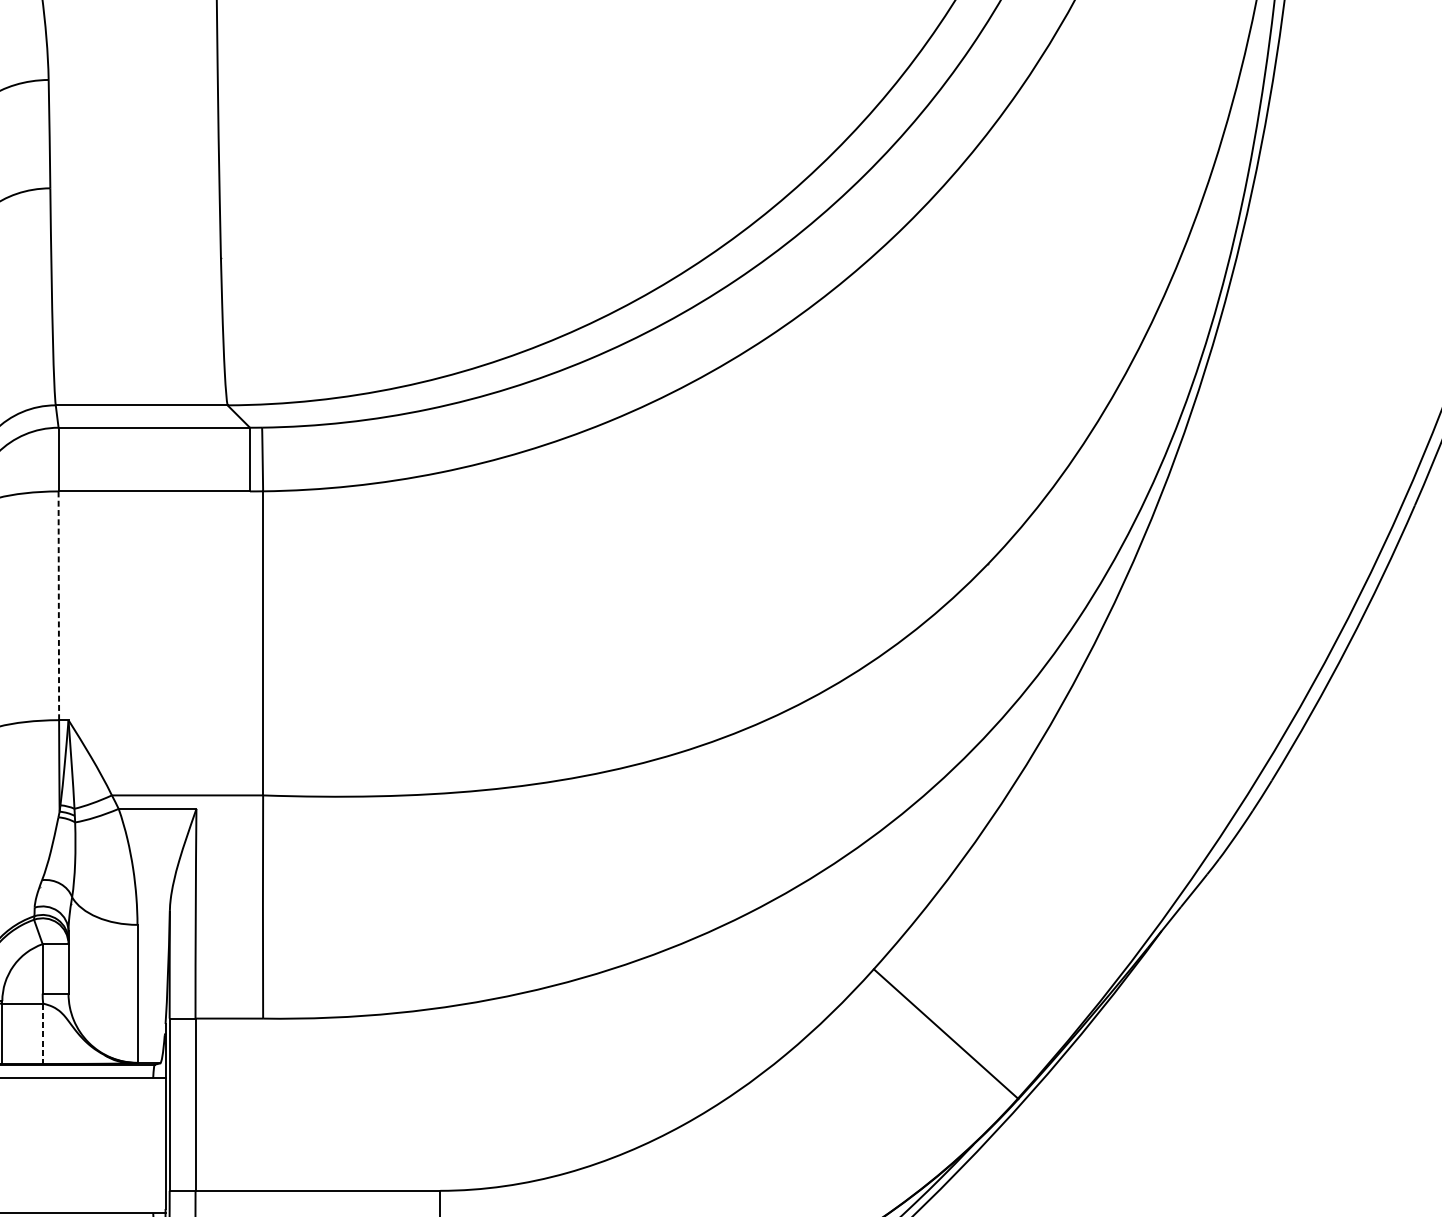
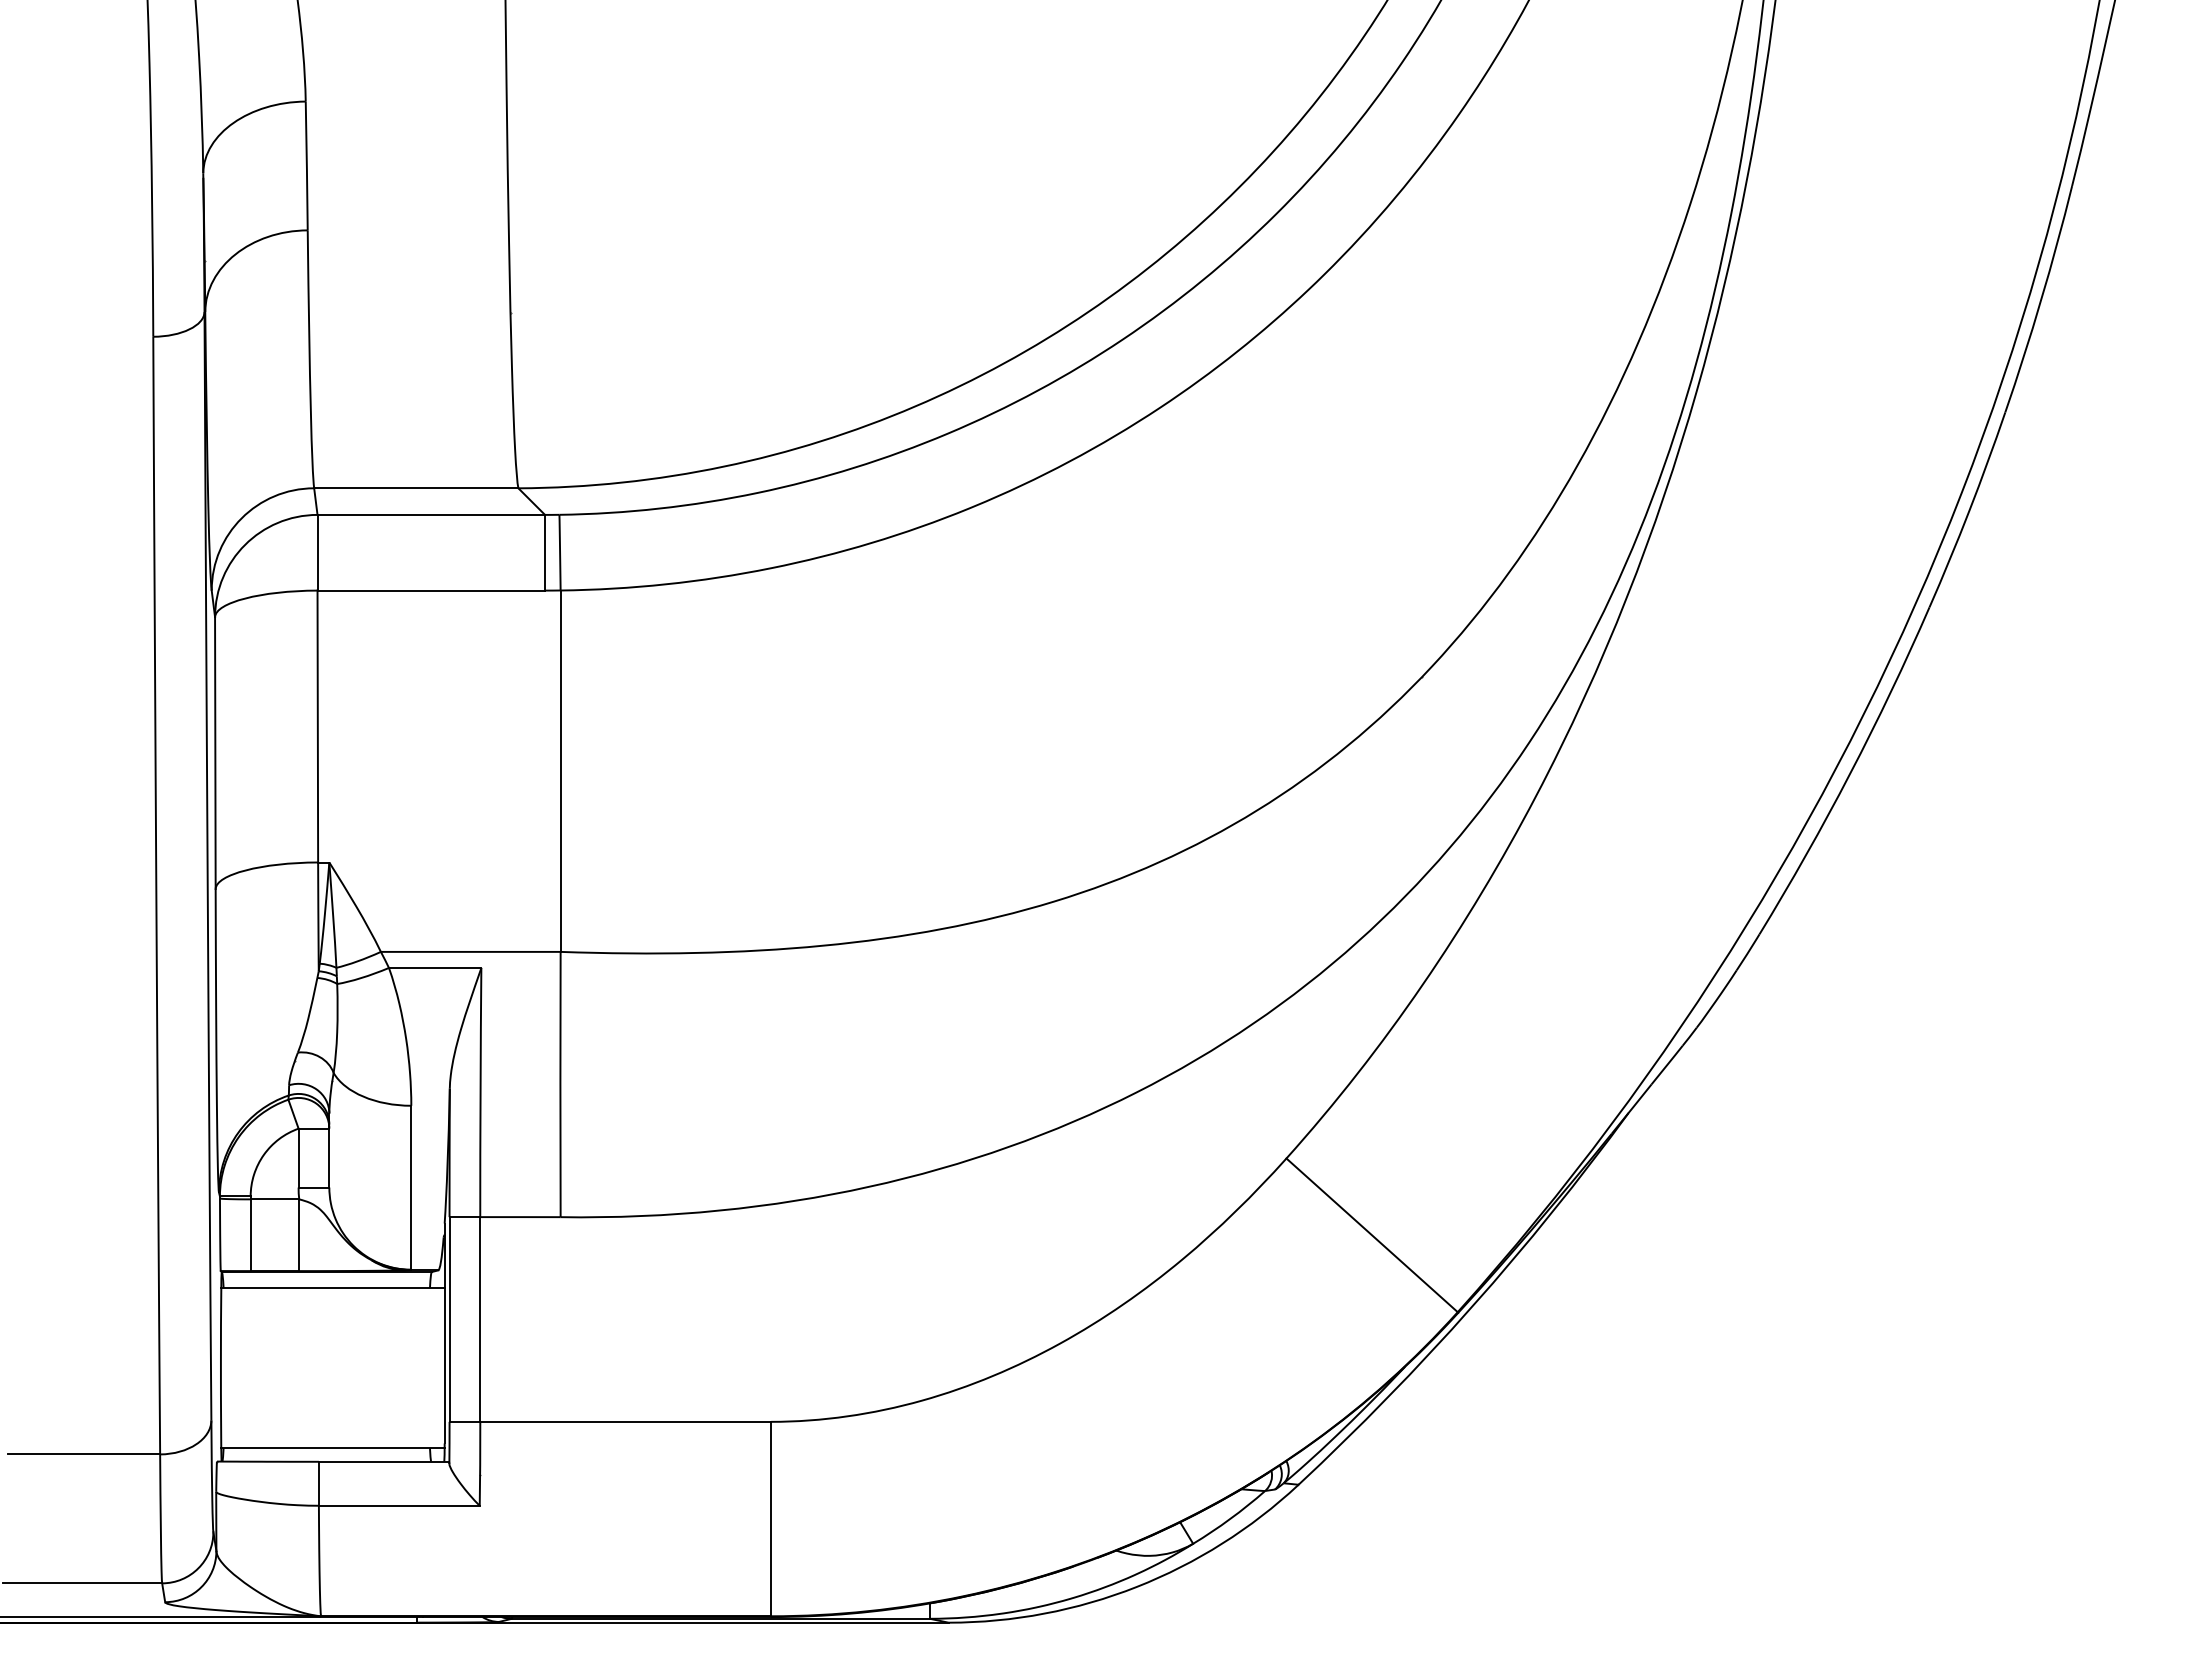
line: (58, 605) -> (317, 726), dashed -> solid
line: (43, 1034) -> (299, 1235), dashed -> solid

